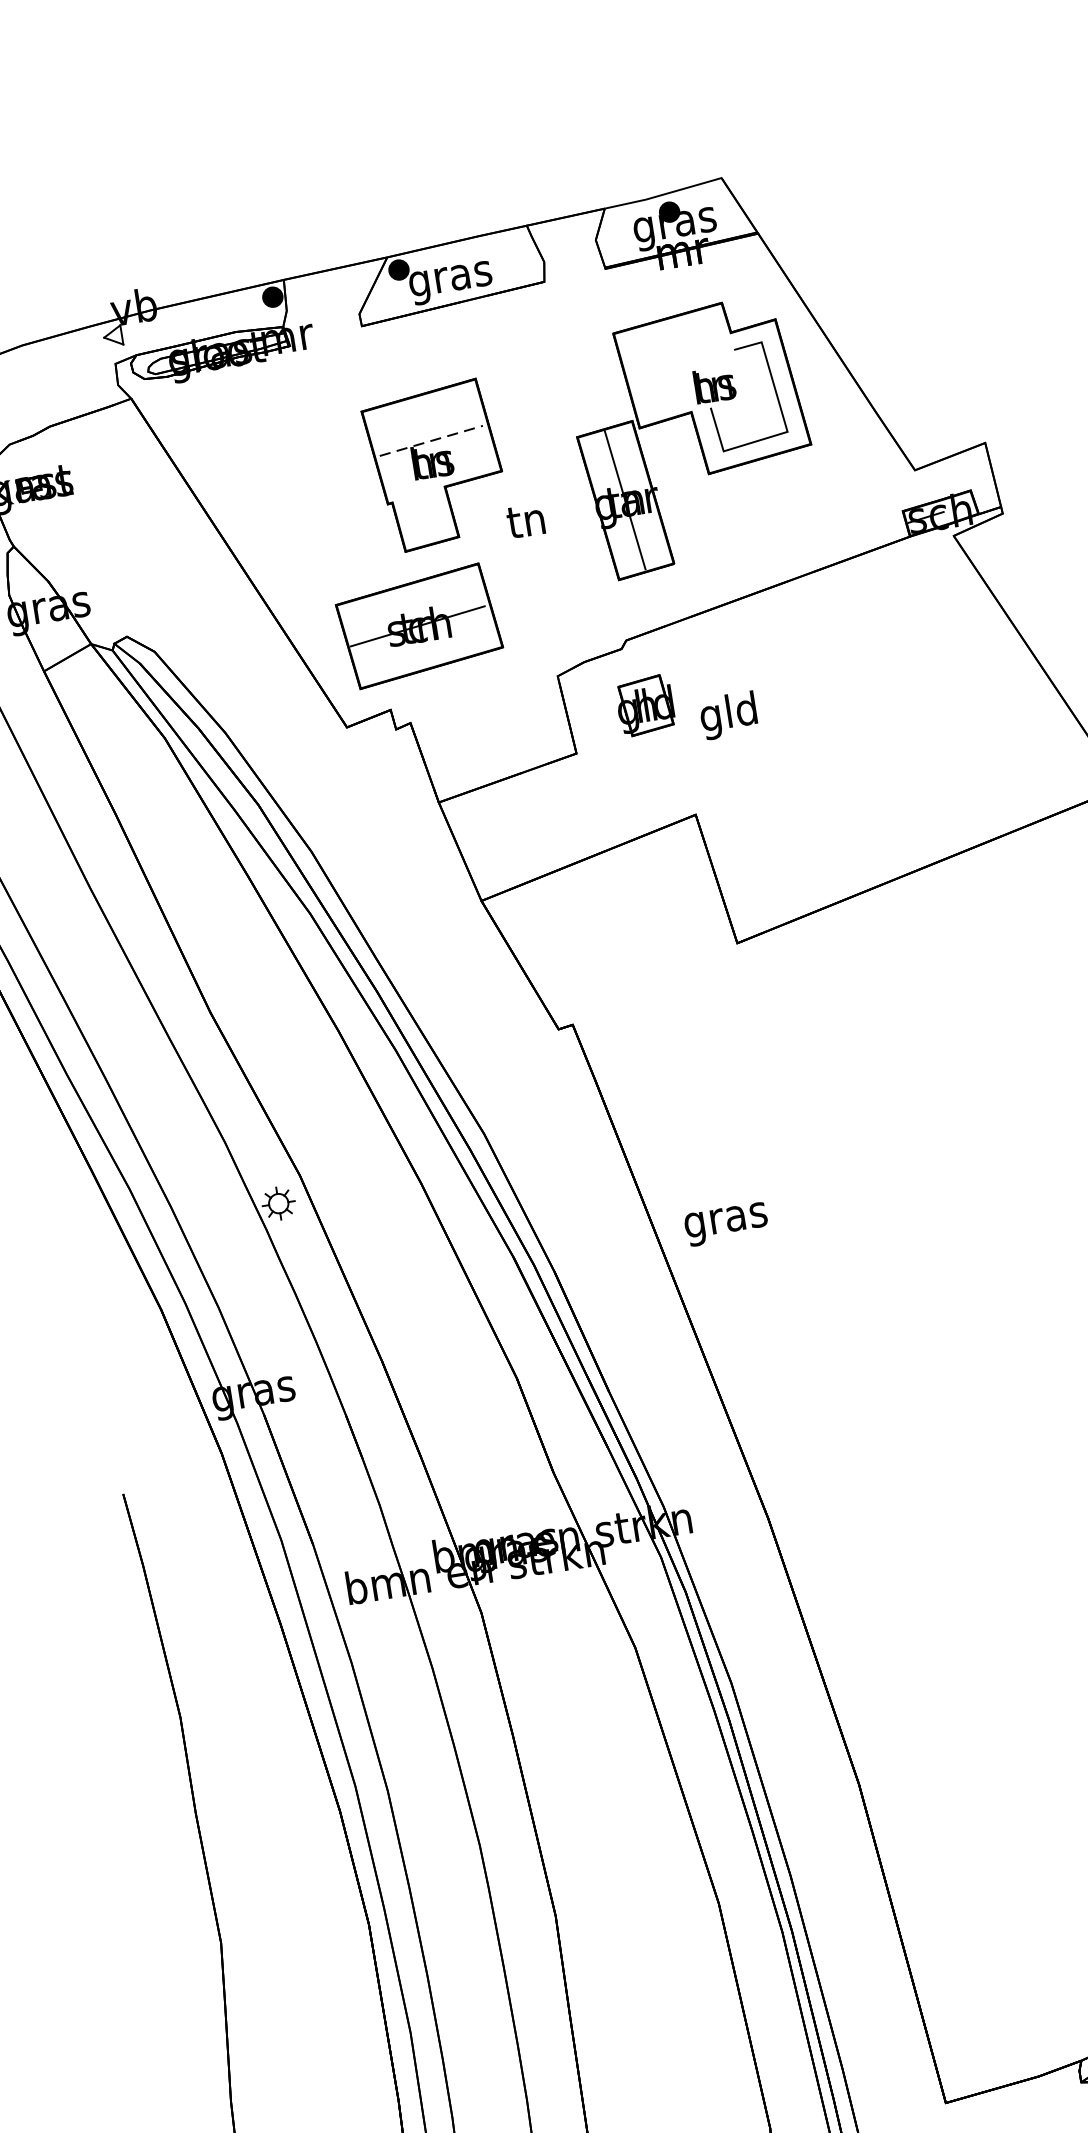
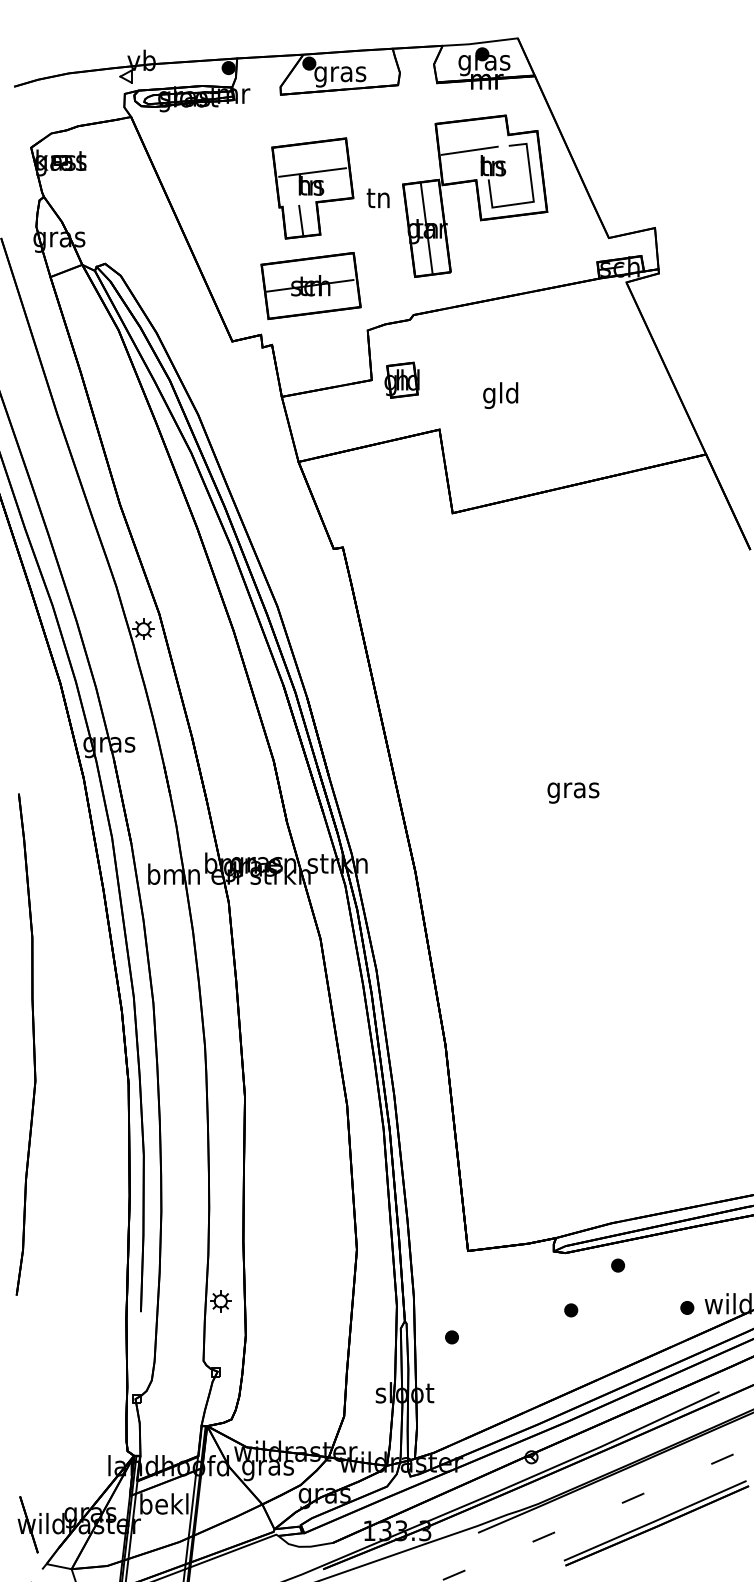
line: (673, 367) -> (469, 150), added
line: (431, 440) -> (312, 172), dashed -> solid
line: (425, 517) -> (301, 219), added
text: (524, 519) -> (377, 197), moved
part: (418, 625) -> (310, 285), moved
part: (644, 704) -> (401, 379), moved
text: (728, 715) -> (500, 395), moved
text: (726, 1223) -> (573, 792), moved

